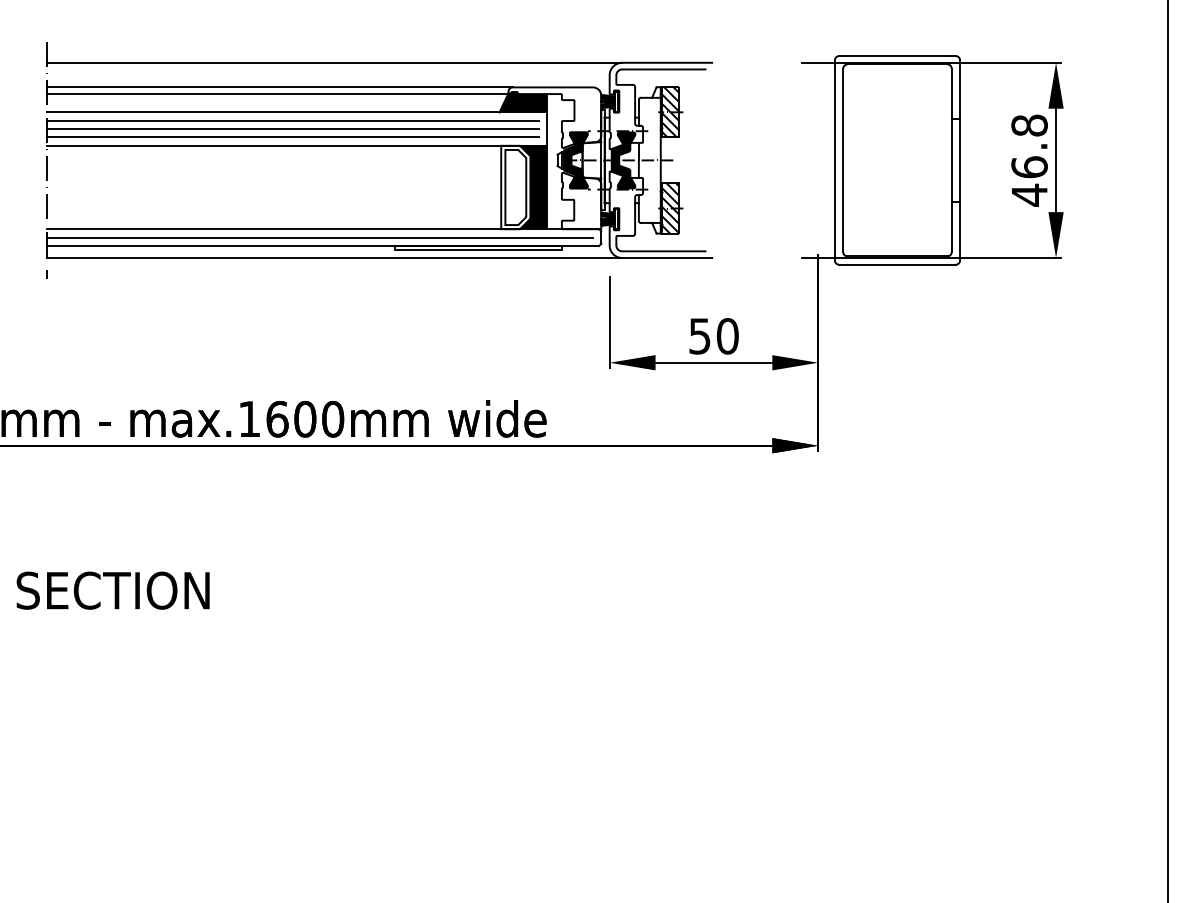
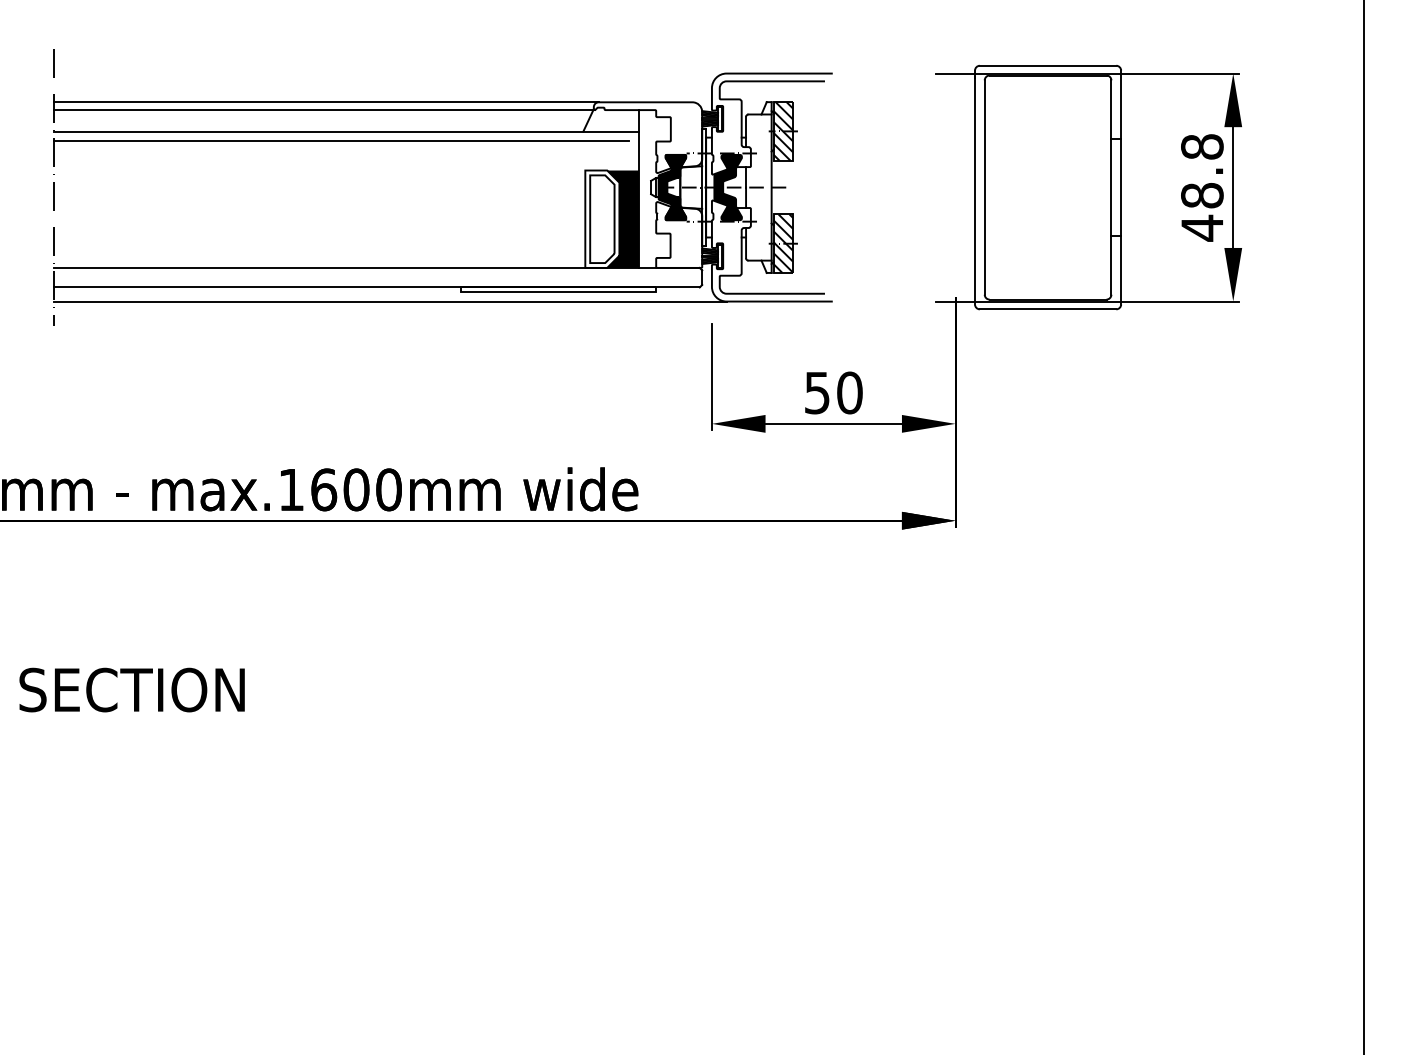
line: (334, 62) -> (390, 73), removed
fill: (522, 102) -> (610, 119), removed
line: (292, 129) -> (341, 151), removed
line: (292, 137) -> (341, 160), removed
line: (296, 145) -> (346, 170), removed
text: (1029, 167) -> (1202, 195), 46.8 -> 48.8
line: (319, 237) -> (373, 277), removed

